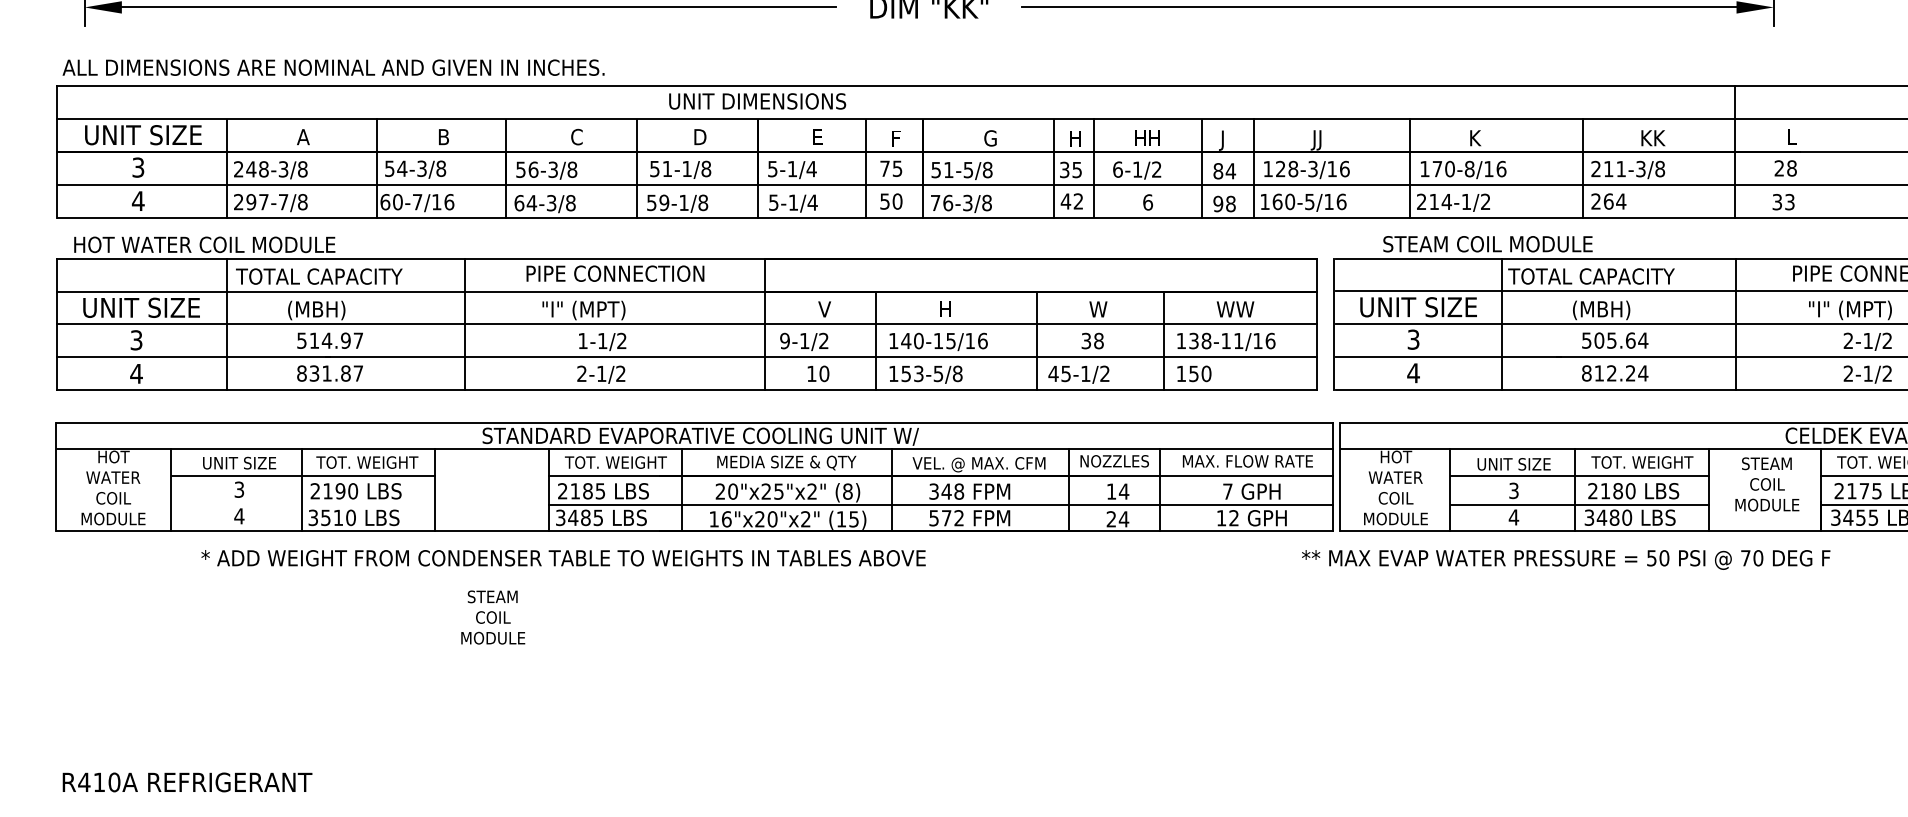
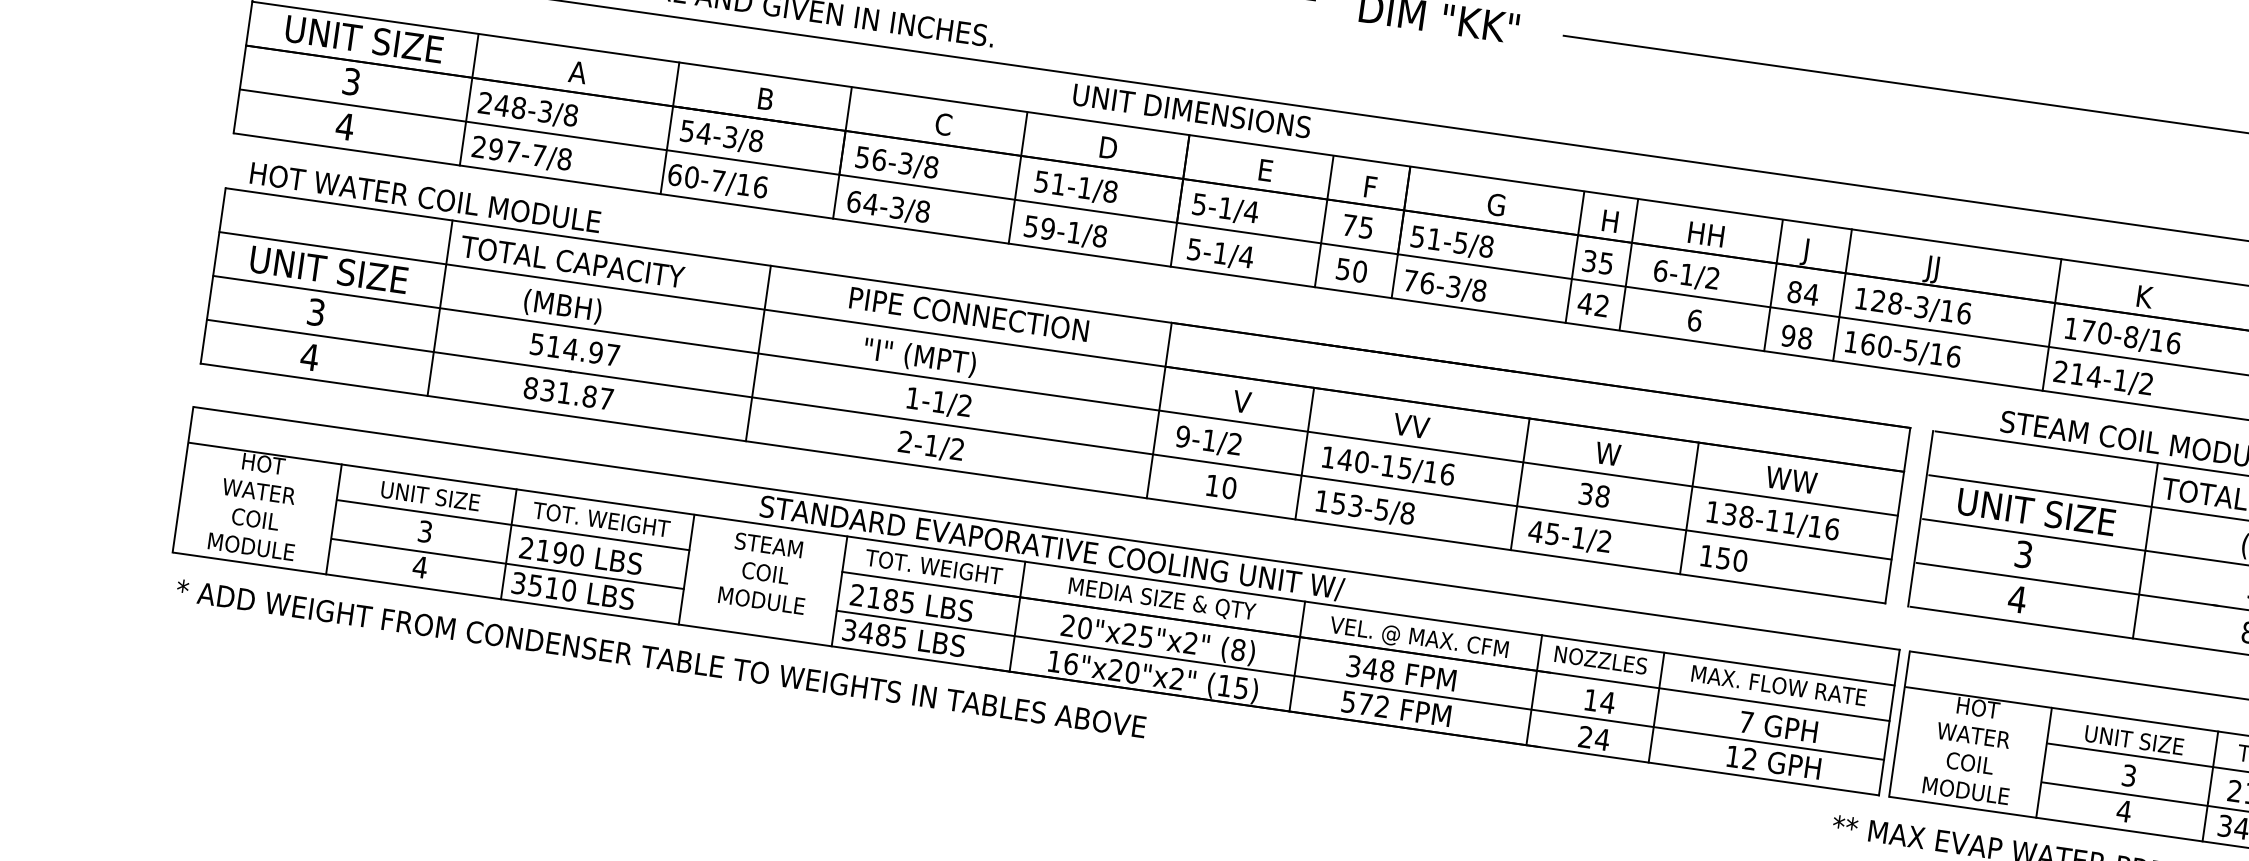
text: (951, 309) -> (1411, 426), H -> VV
line: (303, 504) -> (508, 563), added
text: (563, 558) -> (661, 659), moved
text: (493, 617) -> (766, 573), moved

